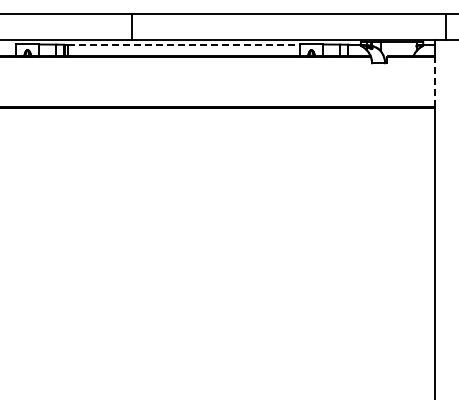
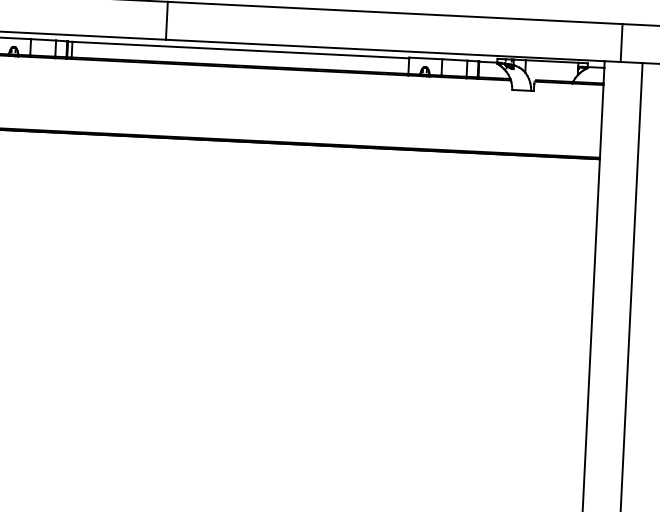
line: (184, 44) -> (241, 49), dashed -> solid
line: (434, 81) -> (601, 120), dashed -> solid

